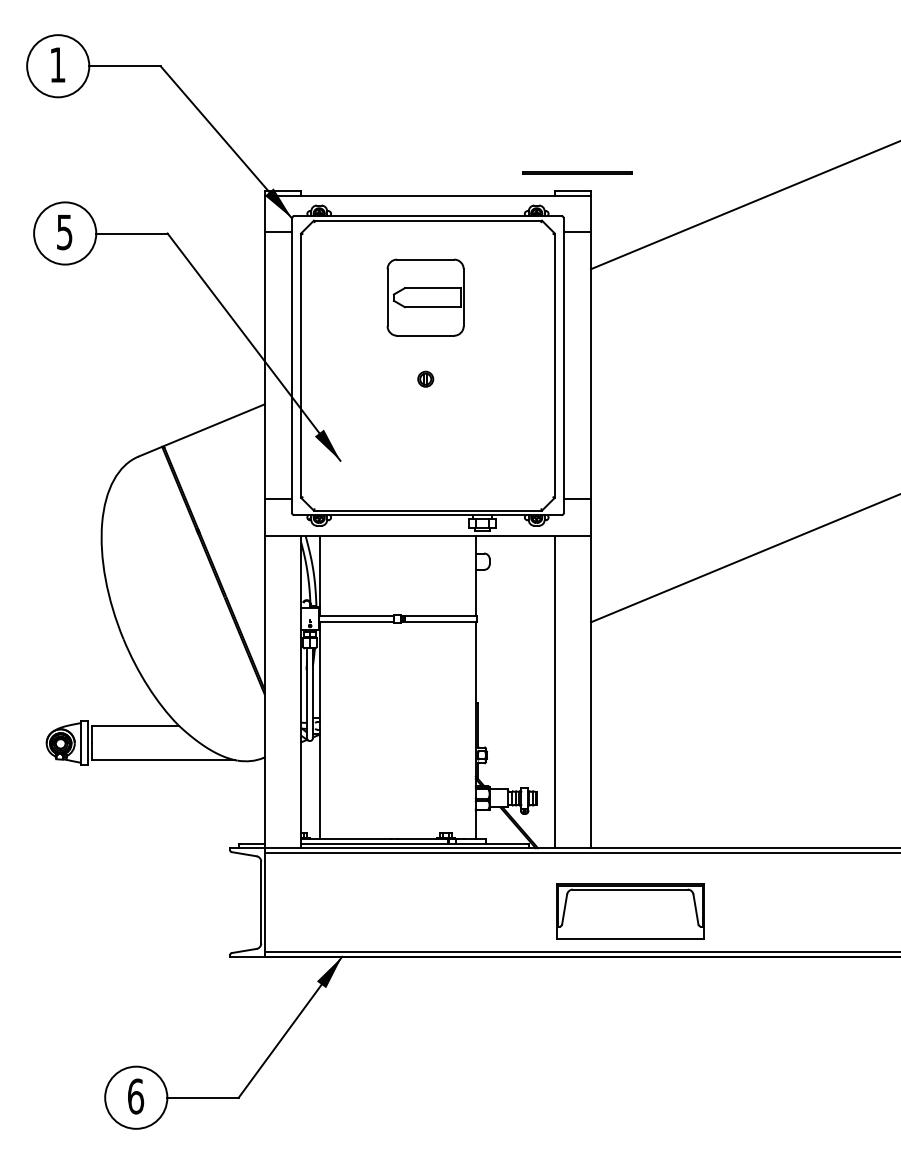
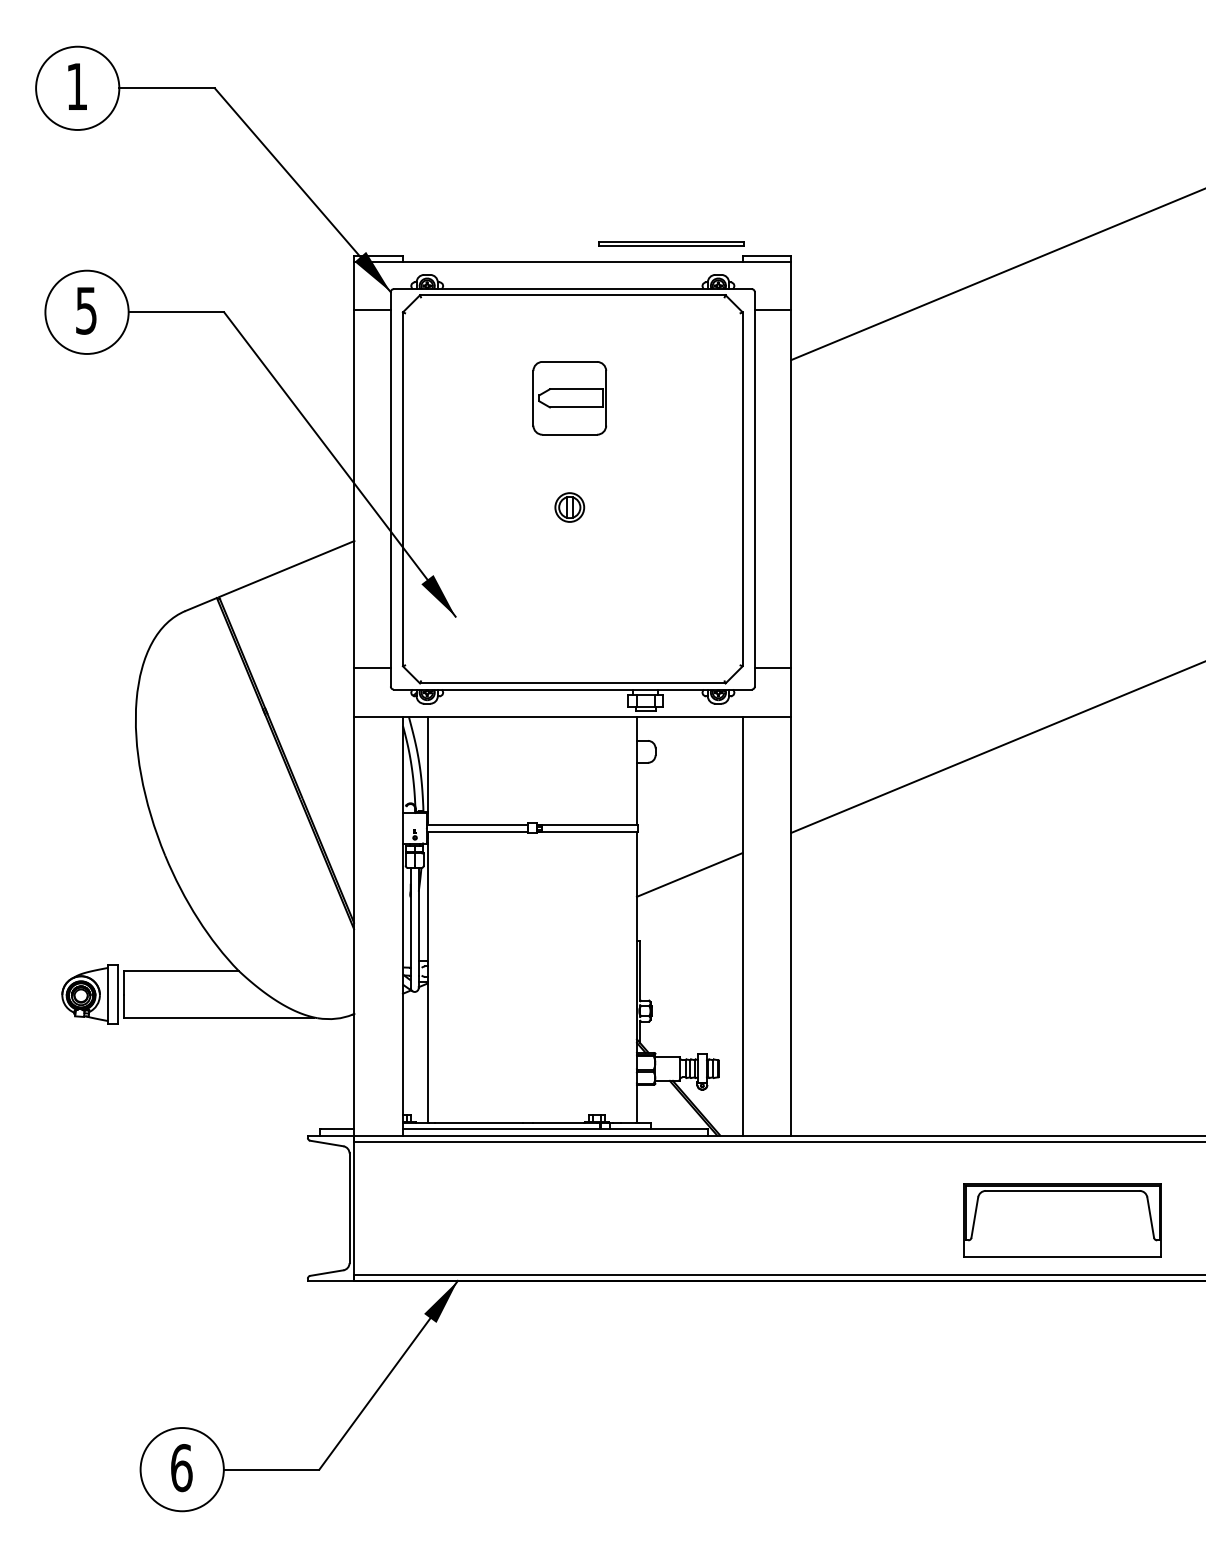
part: (577, 172) -> (671, 243), moved
part: (425, 297) -> (569, 398), size x0.71
part: (425, 379) -> (569, 507), size x1.43
line: (515, 653) -> (689, 874), added
part: (630, 911) -> (1062, 1220), moved

